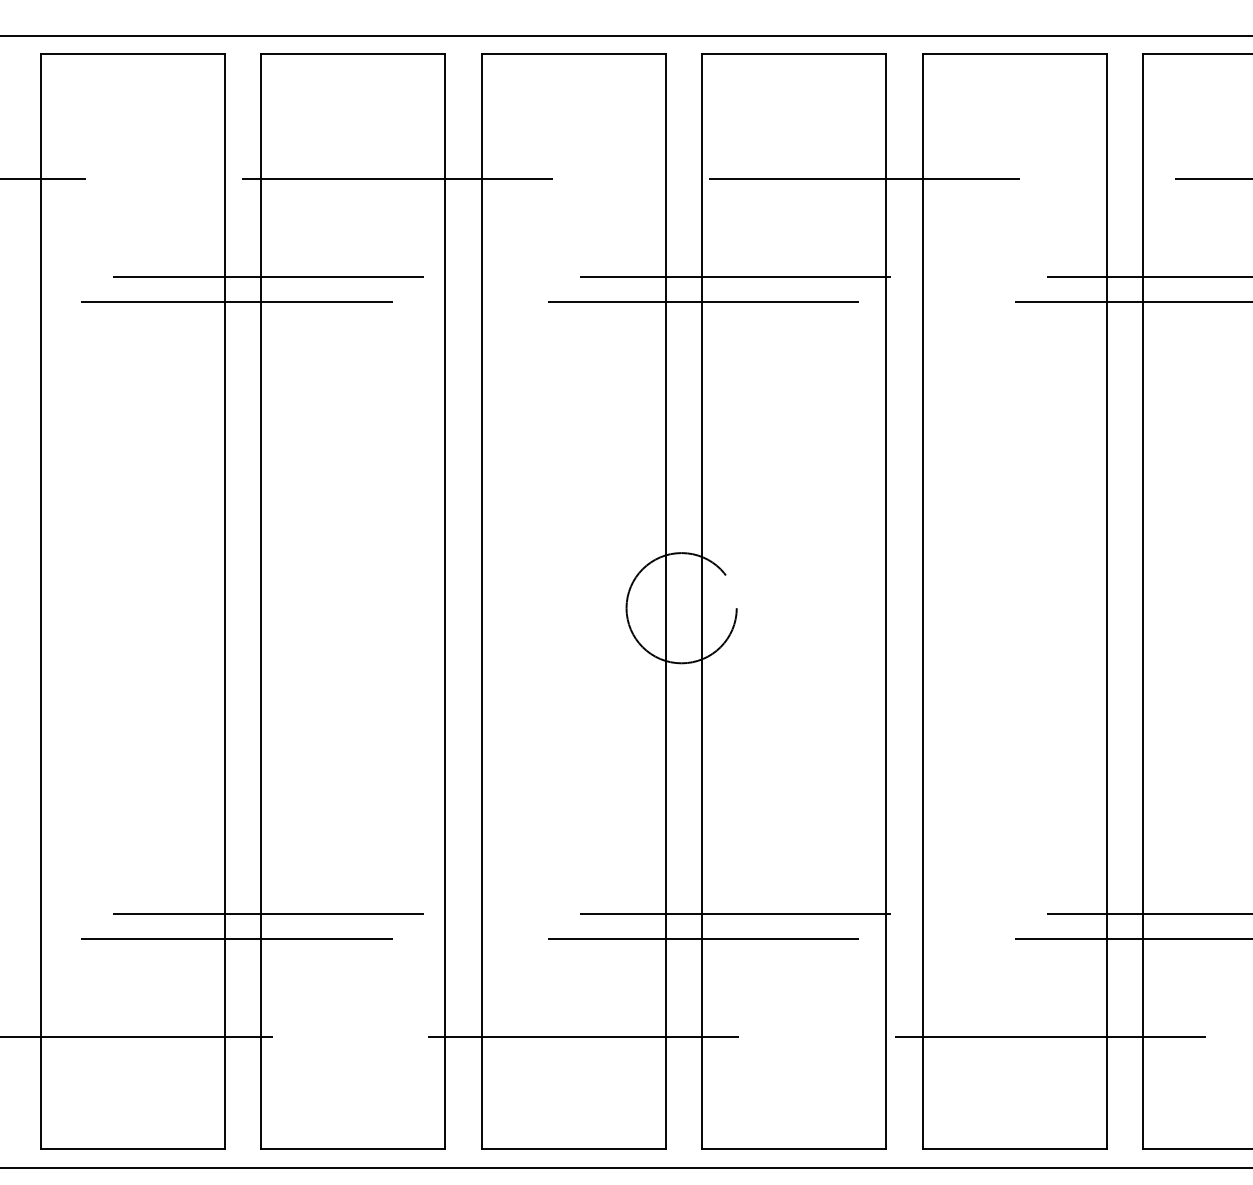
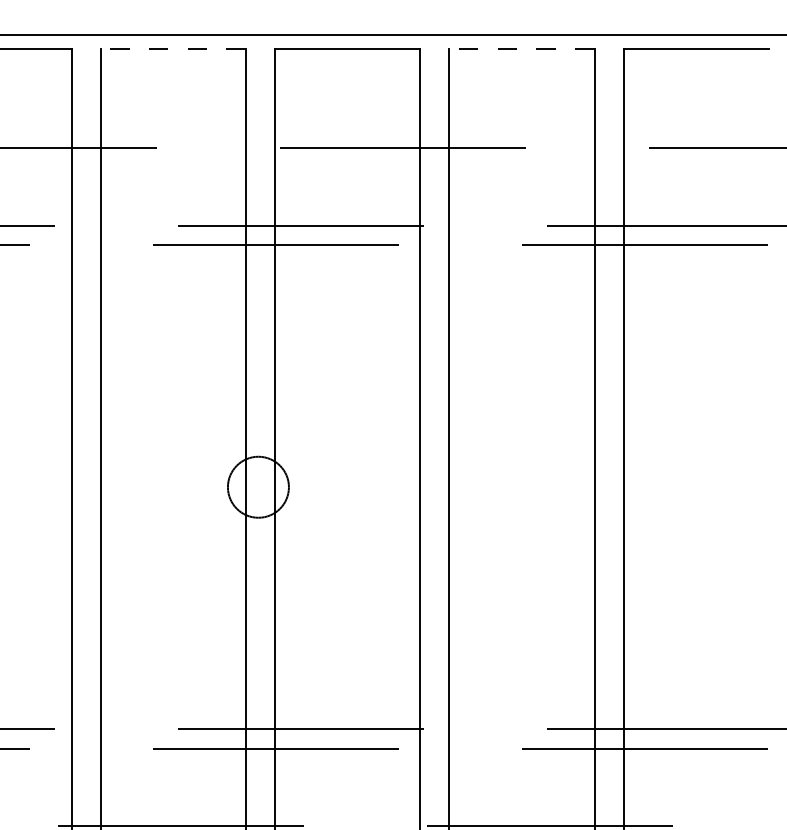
line: (573, 54) -> (172, 49), solid -> dashed
line: (1014, 54) -> (521, 49), solid -> dashed
circle: (681, 608) -> (258, 487), size x0.7

